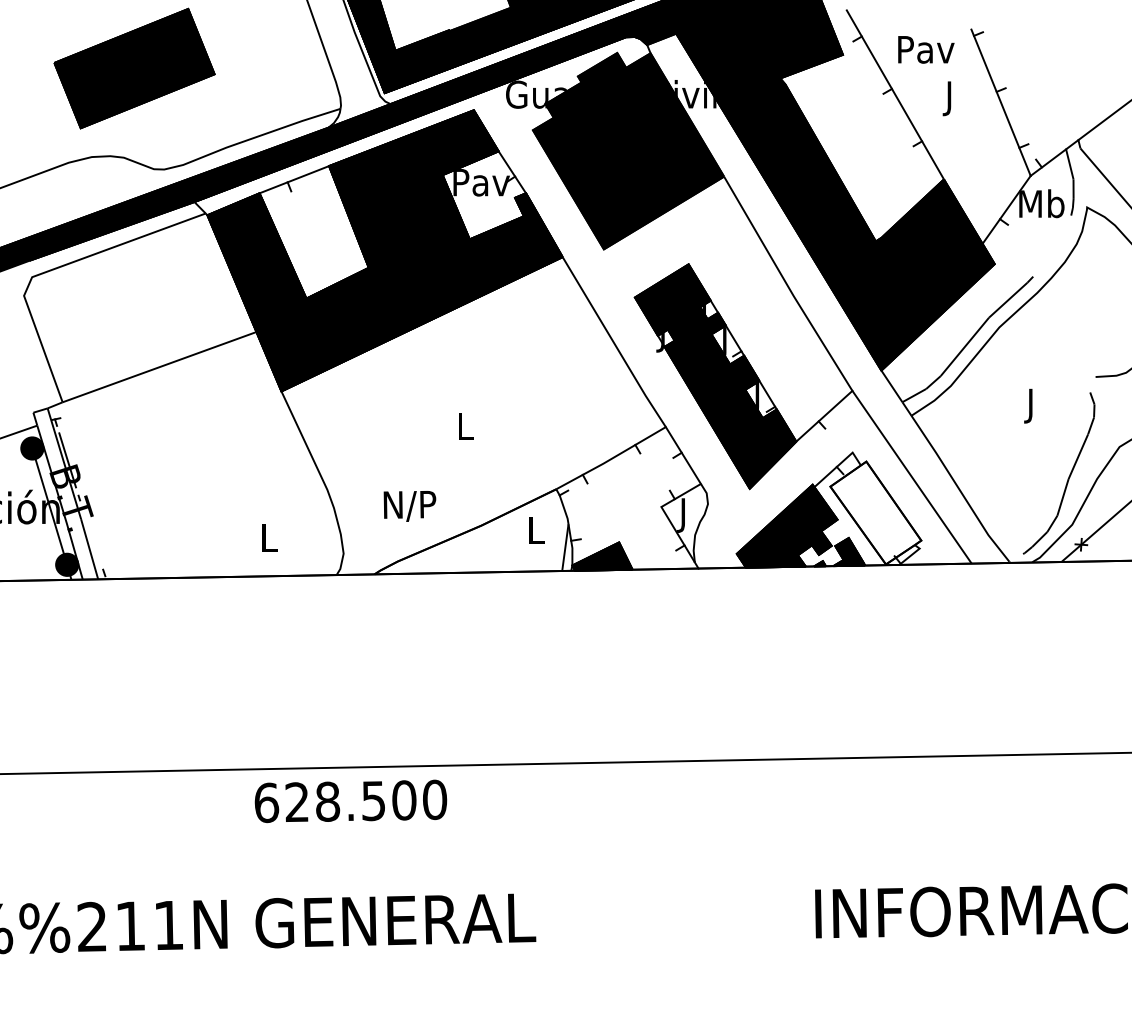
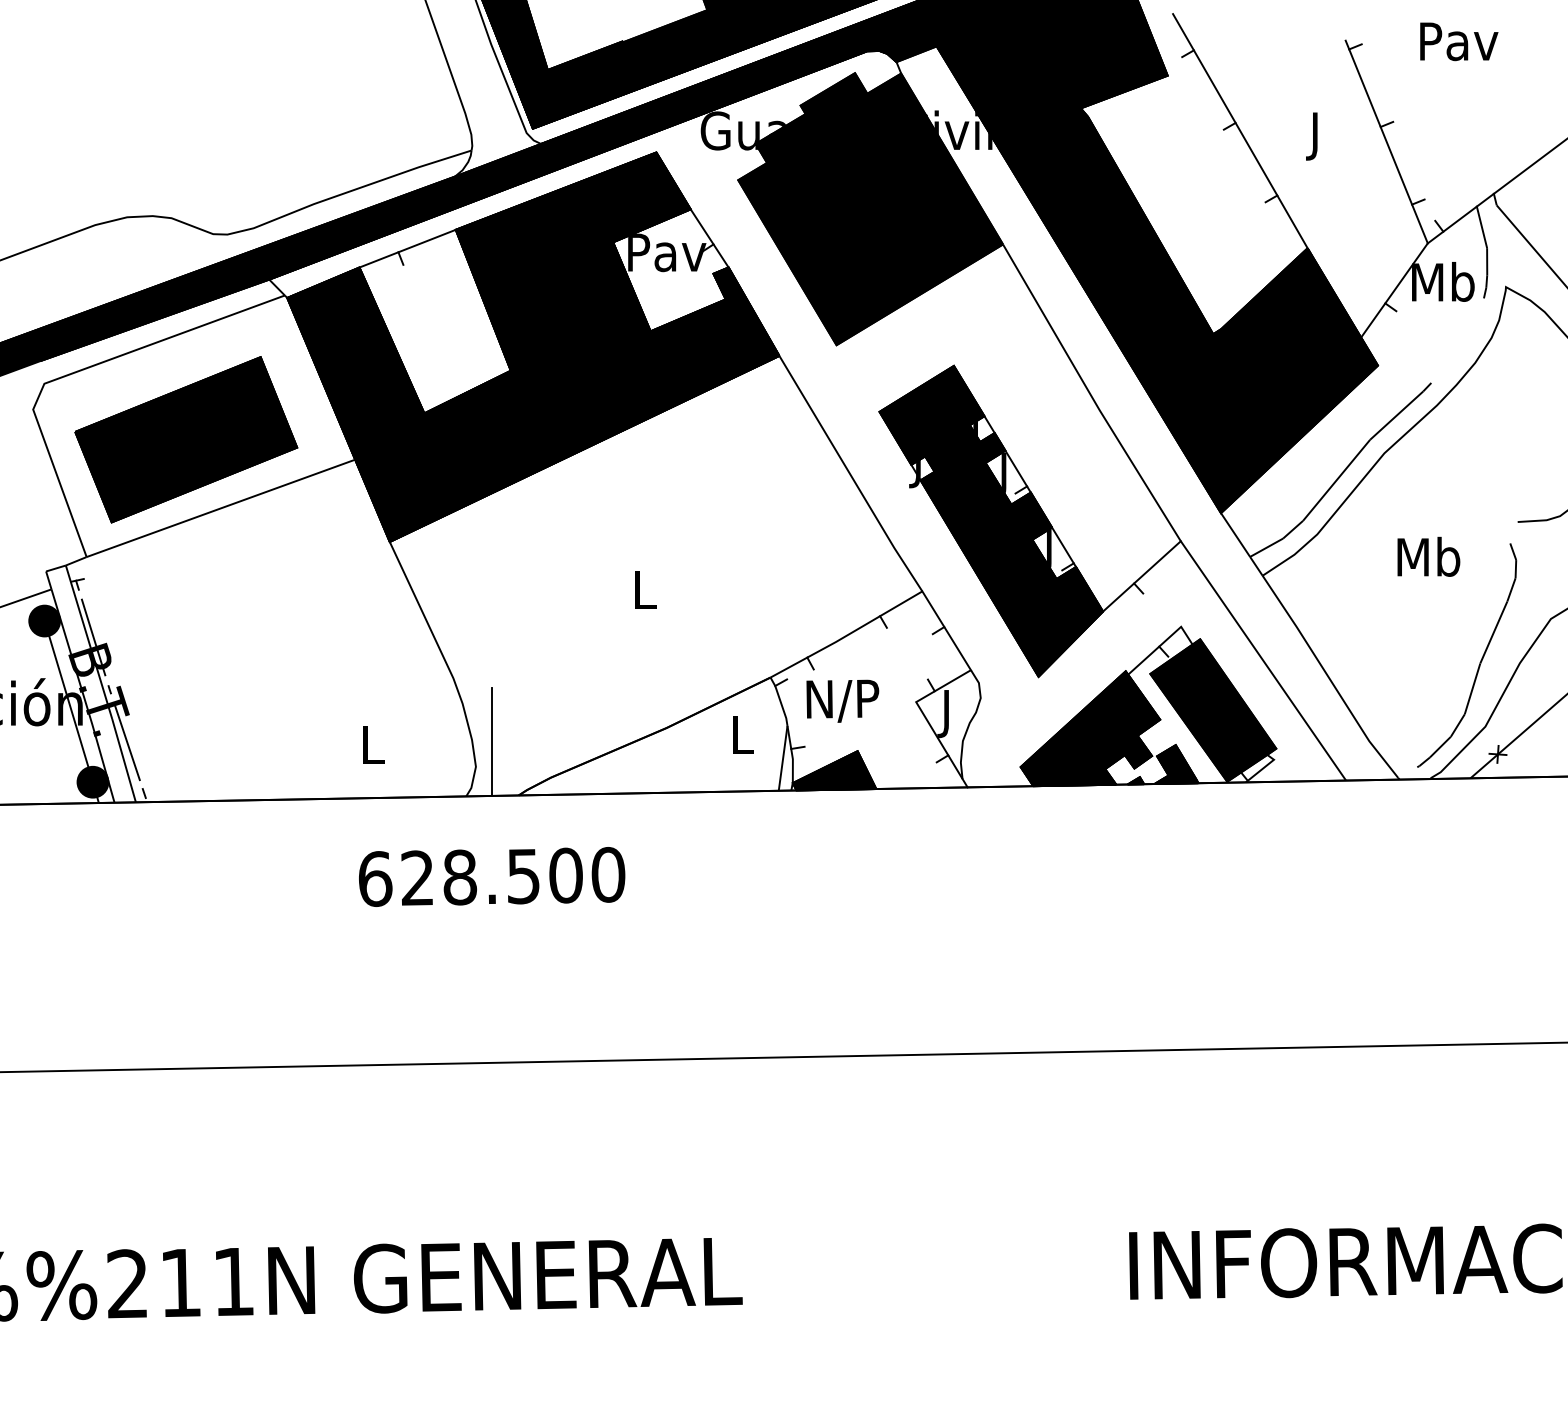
text: (926, 49) -> (1459, 41), moved
part: (134, 68) -> (186, 439), moved
text: (1031, 405) -> (1428, 561), J -> Mb
text: (409, 505) -> (842, 700), moved
fill: (876, 513) -> (1213, 710), added
line: (91, 535) -> (126, 741), added
line: (354, 535) -> (491, 741), added
text: (351, 801) -> (492, 876), moved

